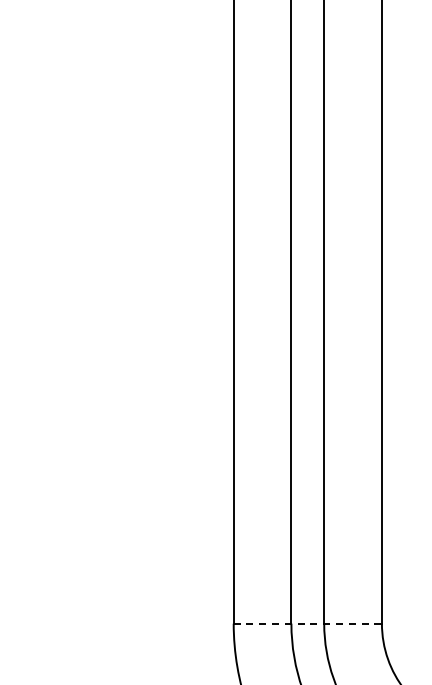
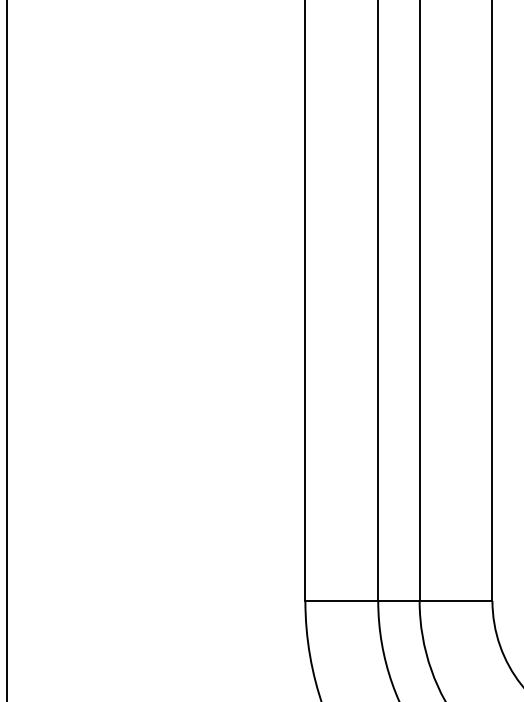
line: (308, 623) -> (399, 600), dashed -> solid

